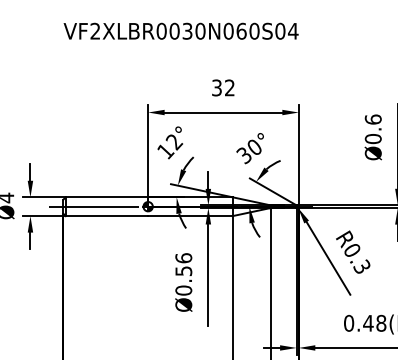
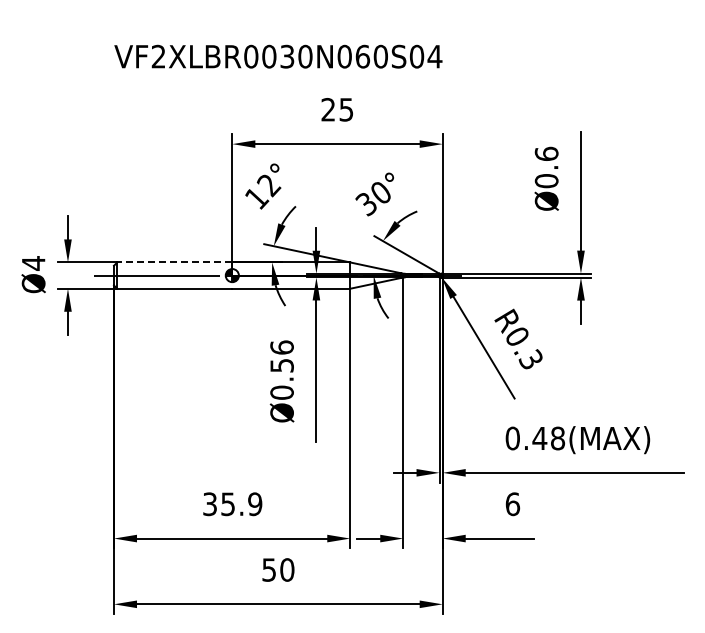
text: (181, 31) -> (278, 56), moved
text: (222, 87) -> (336, 109), 32 -> 25
line: (106, 197) -> (174, 262), solid -> dashed

